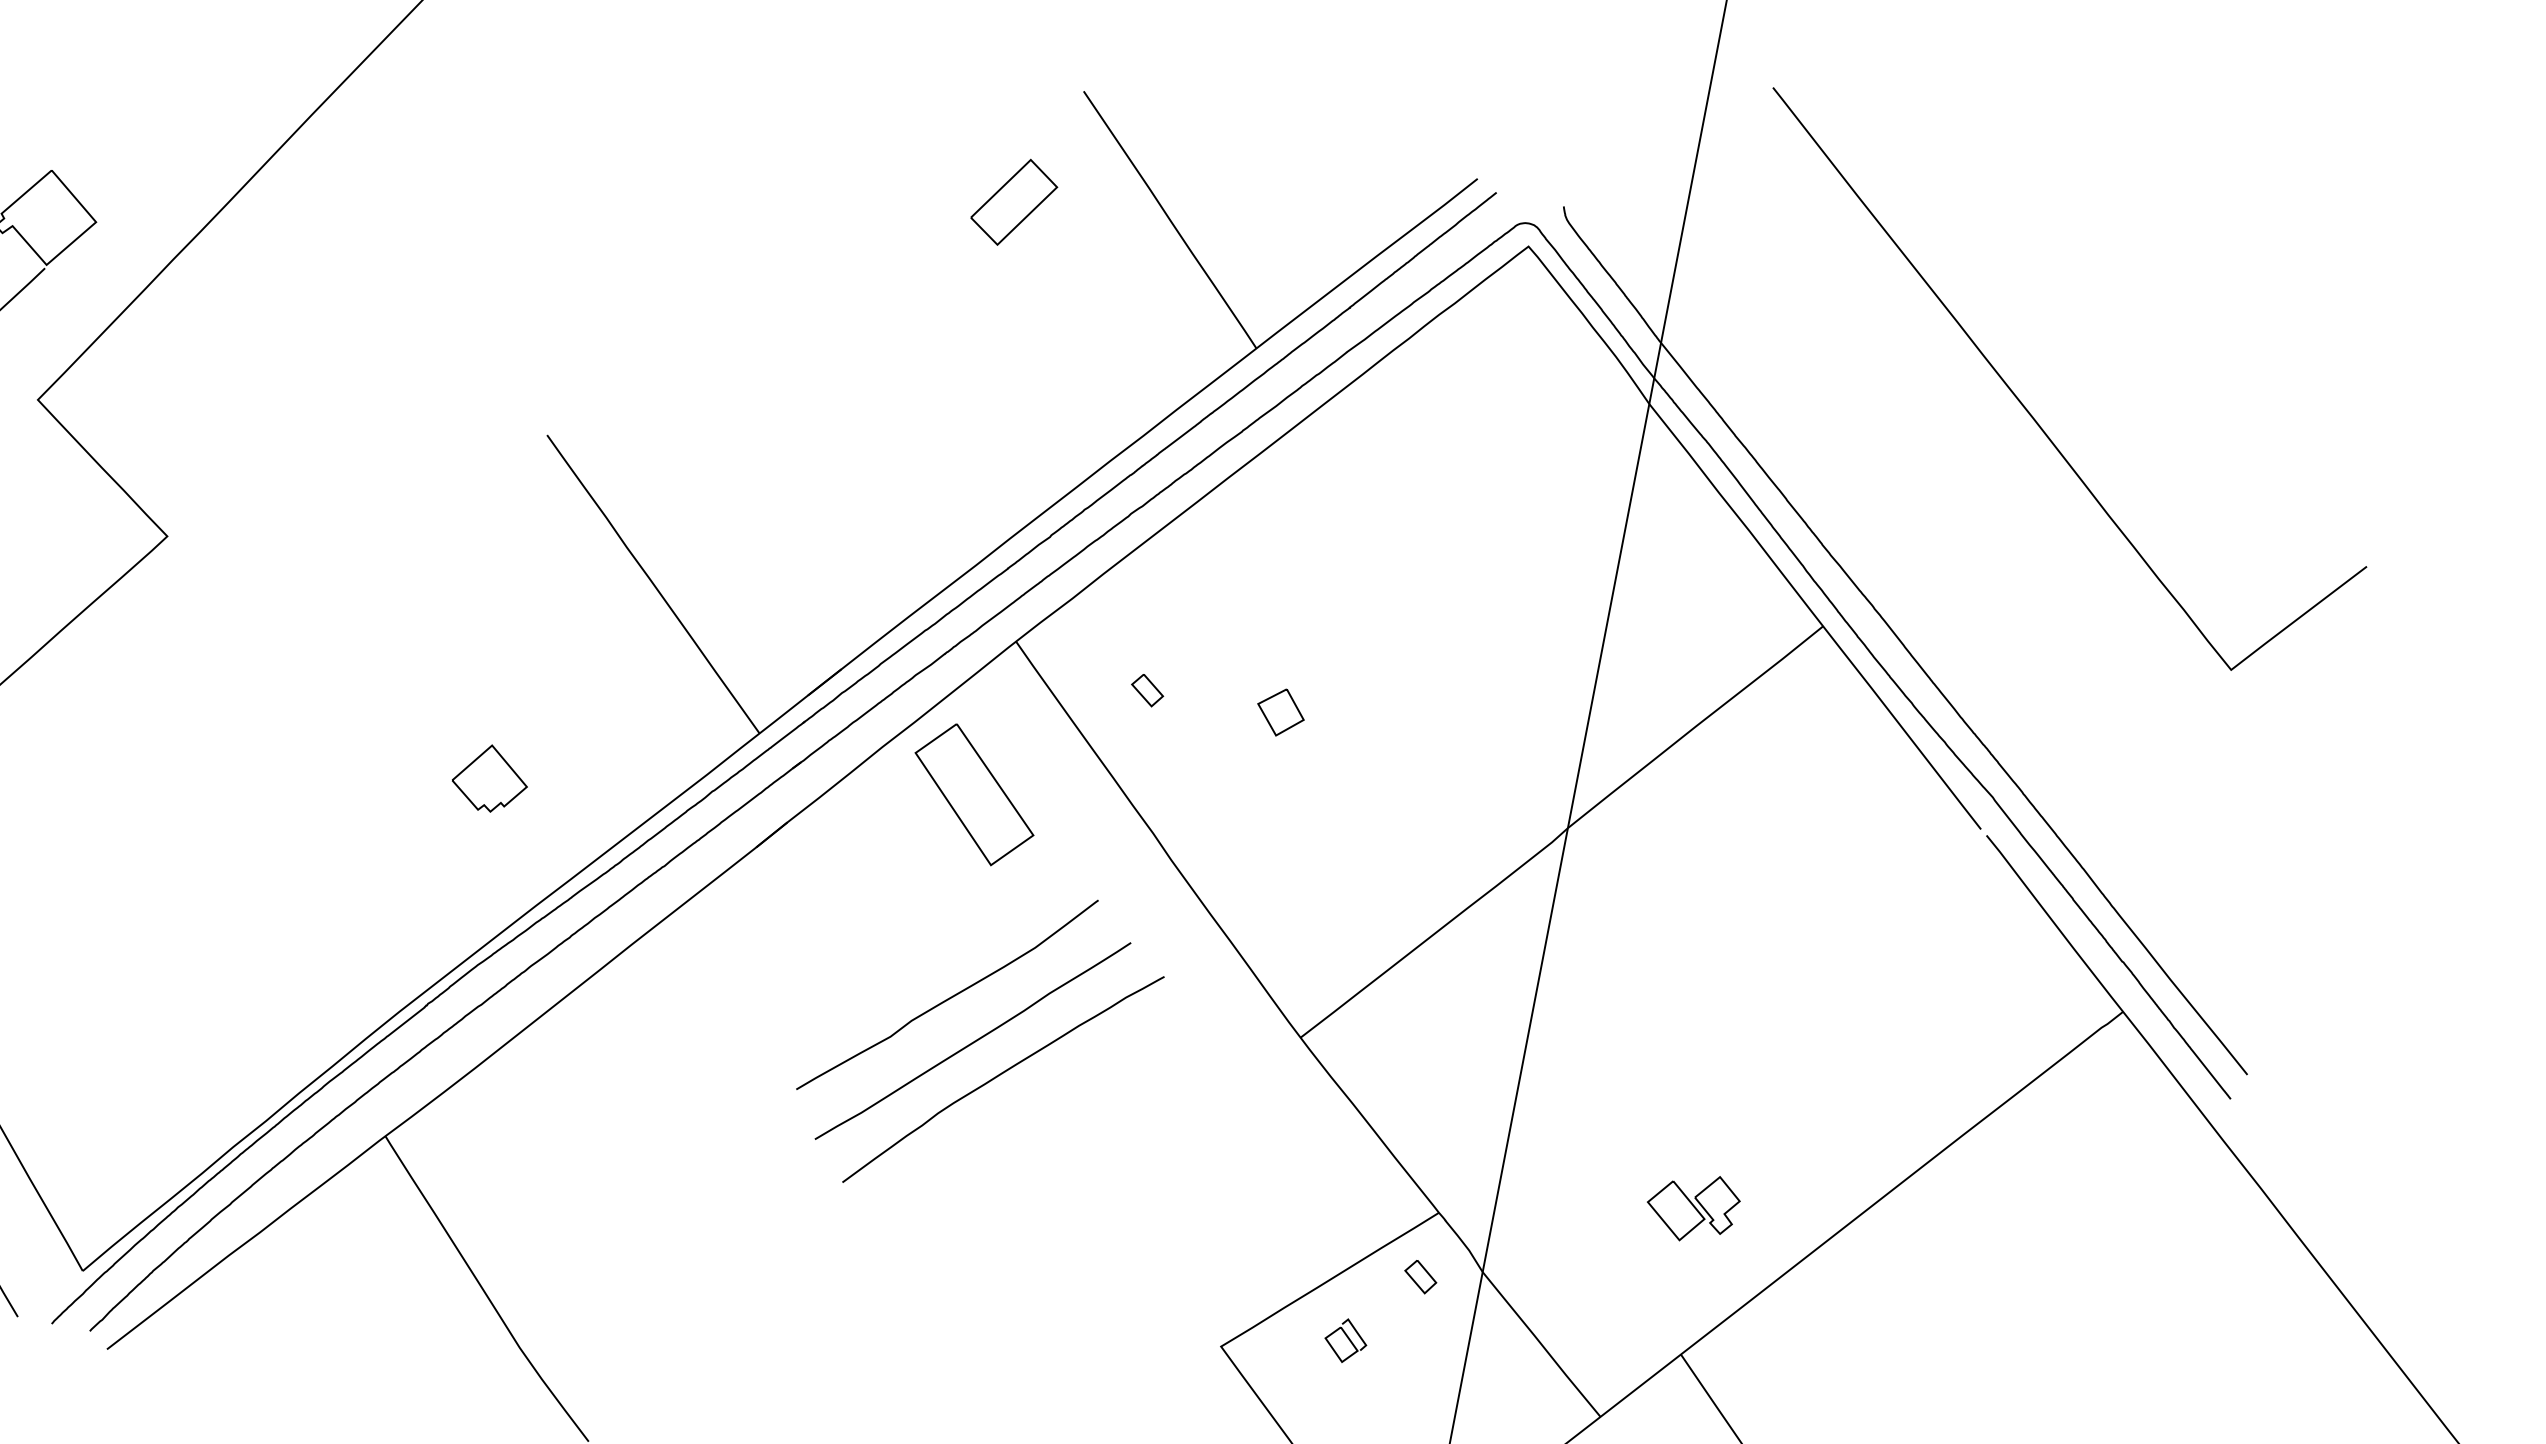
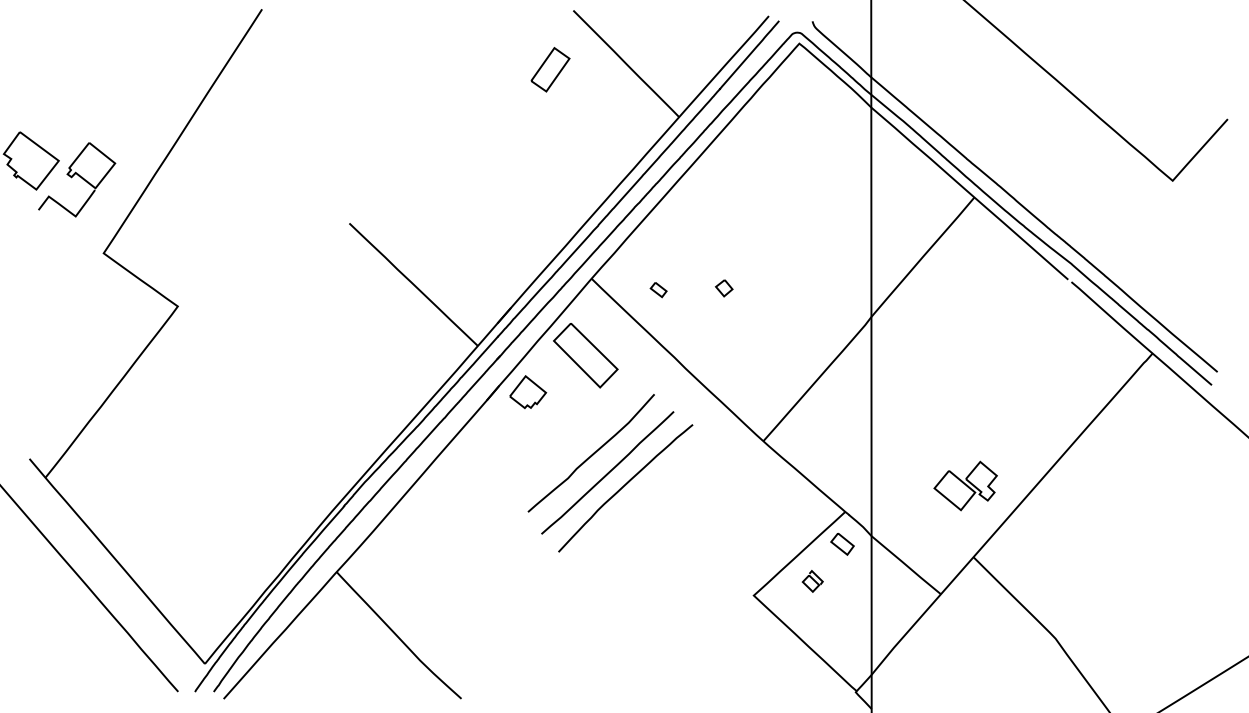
part: (1281, 713) -> (724, 288), size x0.71
part: (491, 777) -> (528, 391), moved
part: (1692, 1206) -> (965, 485), size x1.43
part: (1420, 1275) -> (842, 543), size x1.43

